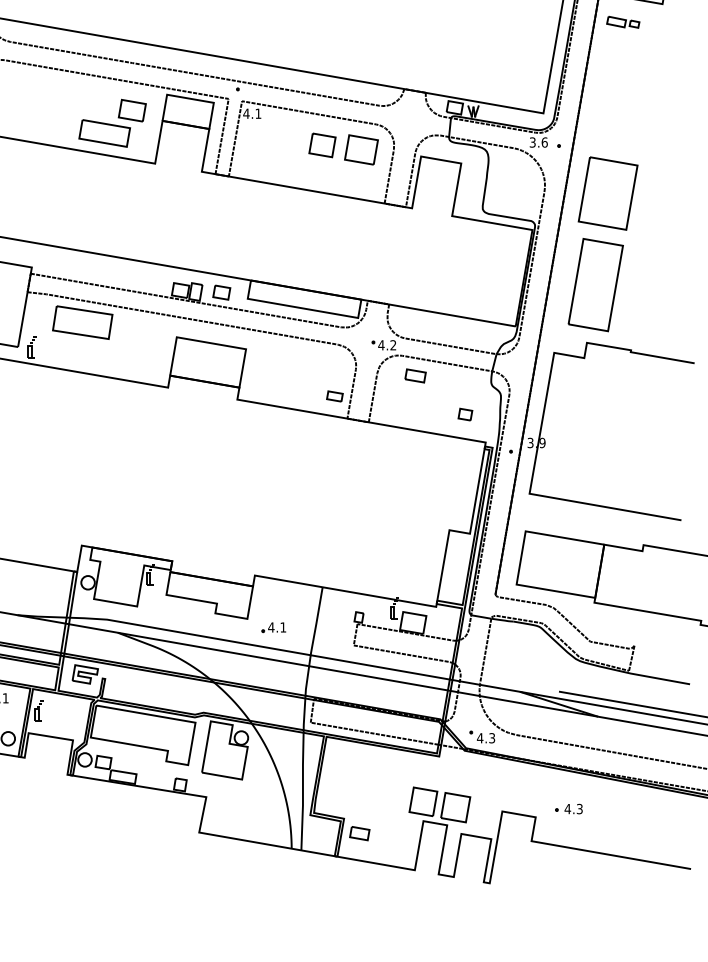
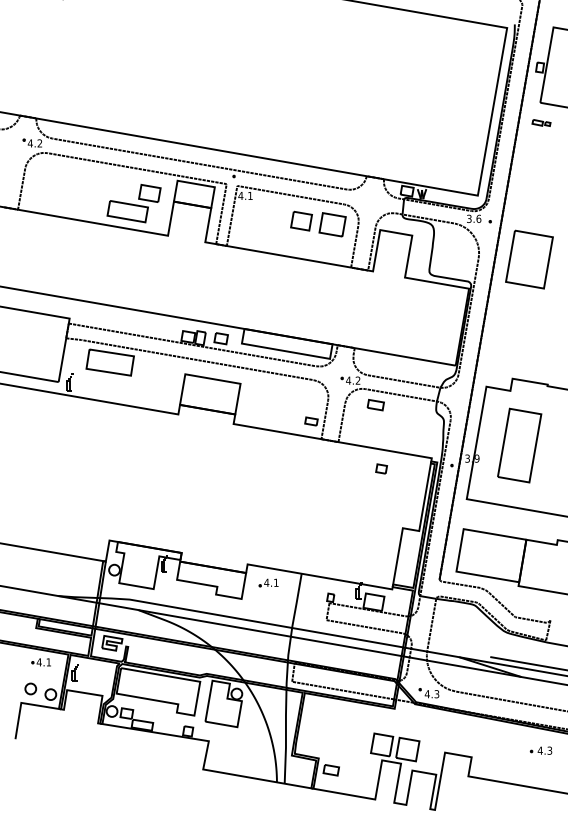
part: (623, 21) -> (541, 122), size x0.7
part: (595, 284) -> (519, 445), moved
part: (465, 413) -> (381, 468), moved
part: (273, 627) -> (268, 582), moved
part: (568, 808) -> (540, 750), moved

